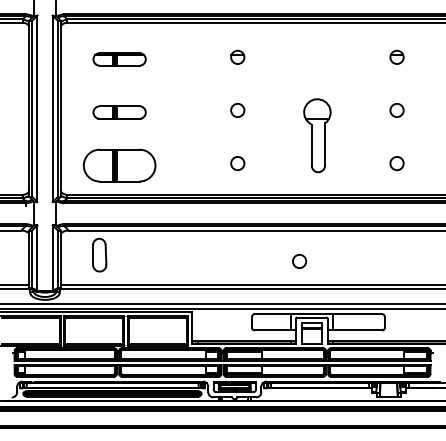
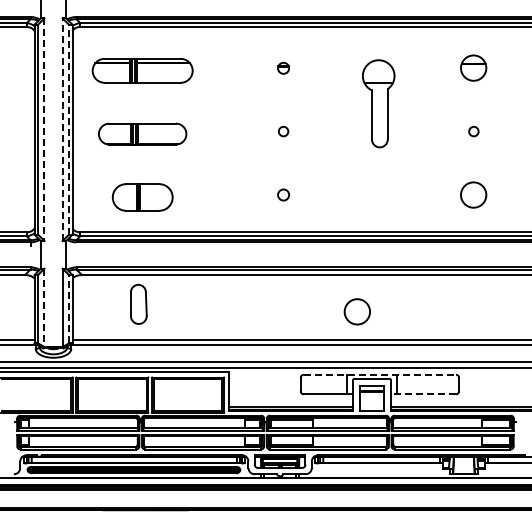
part: (237, 57) -> (283, 68), size x0.7
part: (396, 57) -> (473, 68), size x1.6
part: (119, 59) -> (142, 70), size x1.6
line: (52, 108) -> (62, 129), solid -> dashed
line: (57, 108) -> (68, 129), solid -> dashed
line: (37, 109) -> (44, 130), solid -> dashed
circle: (237, 110) -> (283, 131), size x0.6
circle: (396, 110) -> (473, 131), size x0.6
part: (119, 112) -> (142, 133), size x1.4
part: (317, 135) -> (378, 103), moved
circle: (237, 163) -> (283, 194), size x0.7
circle: (396, 163) -> (473, 194), size x1.6
part: (119, 165) -> (142, 197), size x0.7
part: (99, 254) -> (138, 303), moved
line: (37, 258) -> (44, 308), solid -> dashed
line: (57, 258) -> (68, 308), solid -> dashed
circle: (299, 261) -> (357, 311), size x1.6
line: (318, 313) -> (380, 374), solid -> dashed
line: (354, 330) -> (423, 394), solid -> dashed

